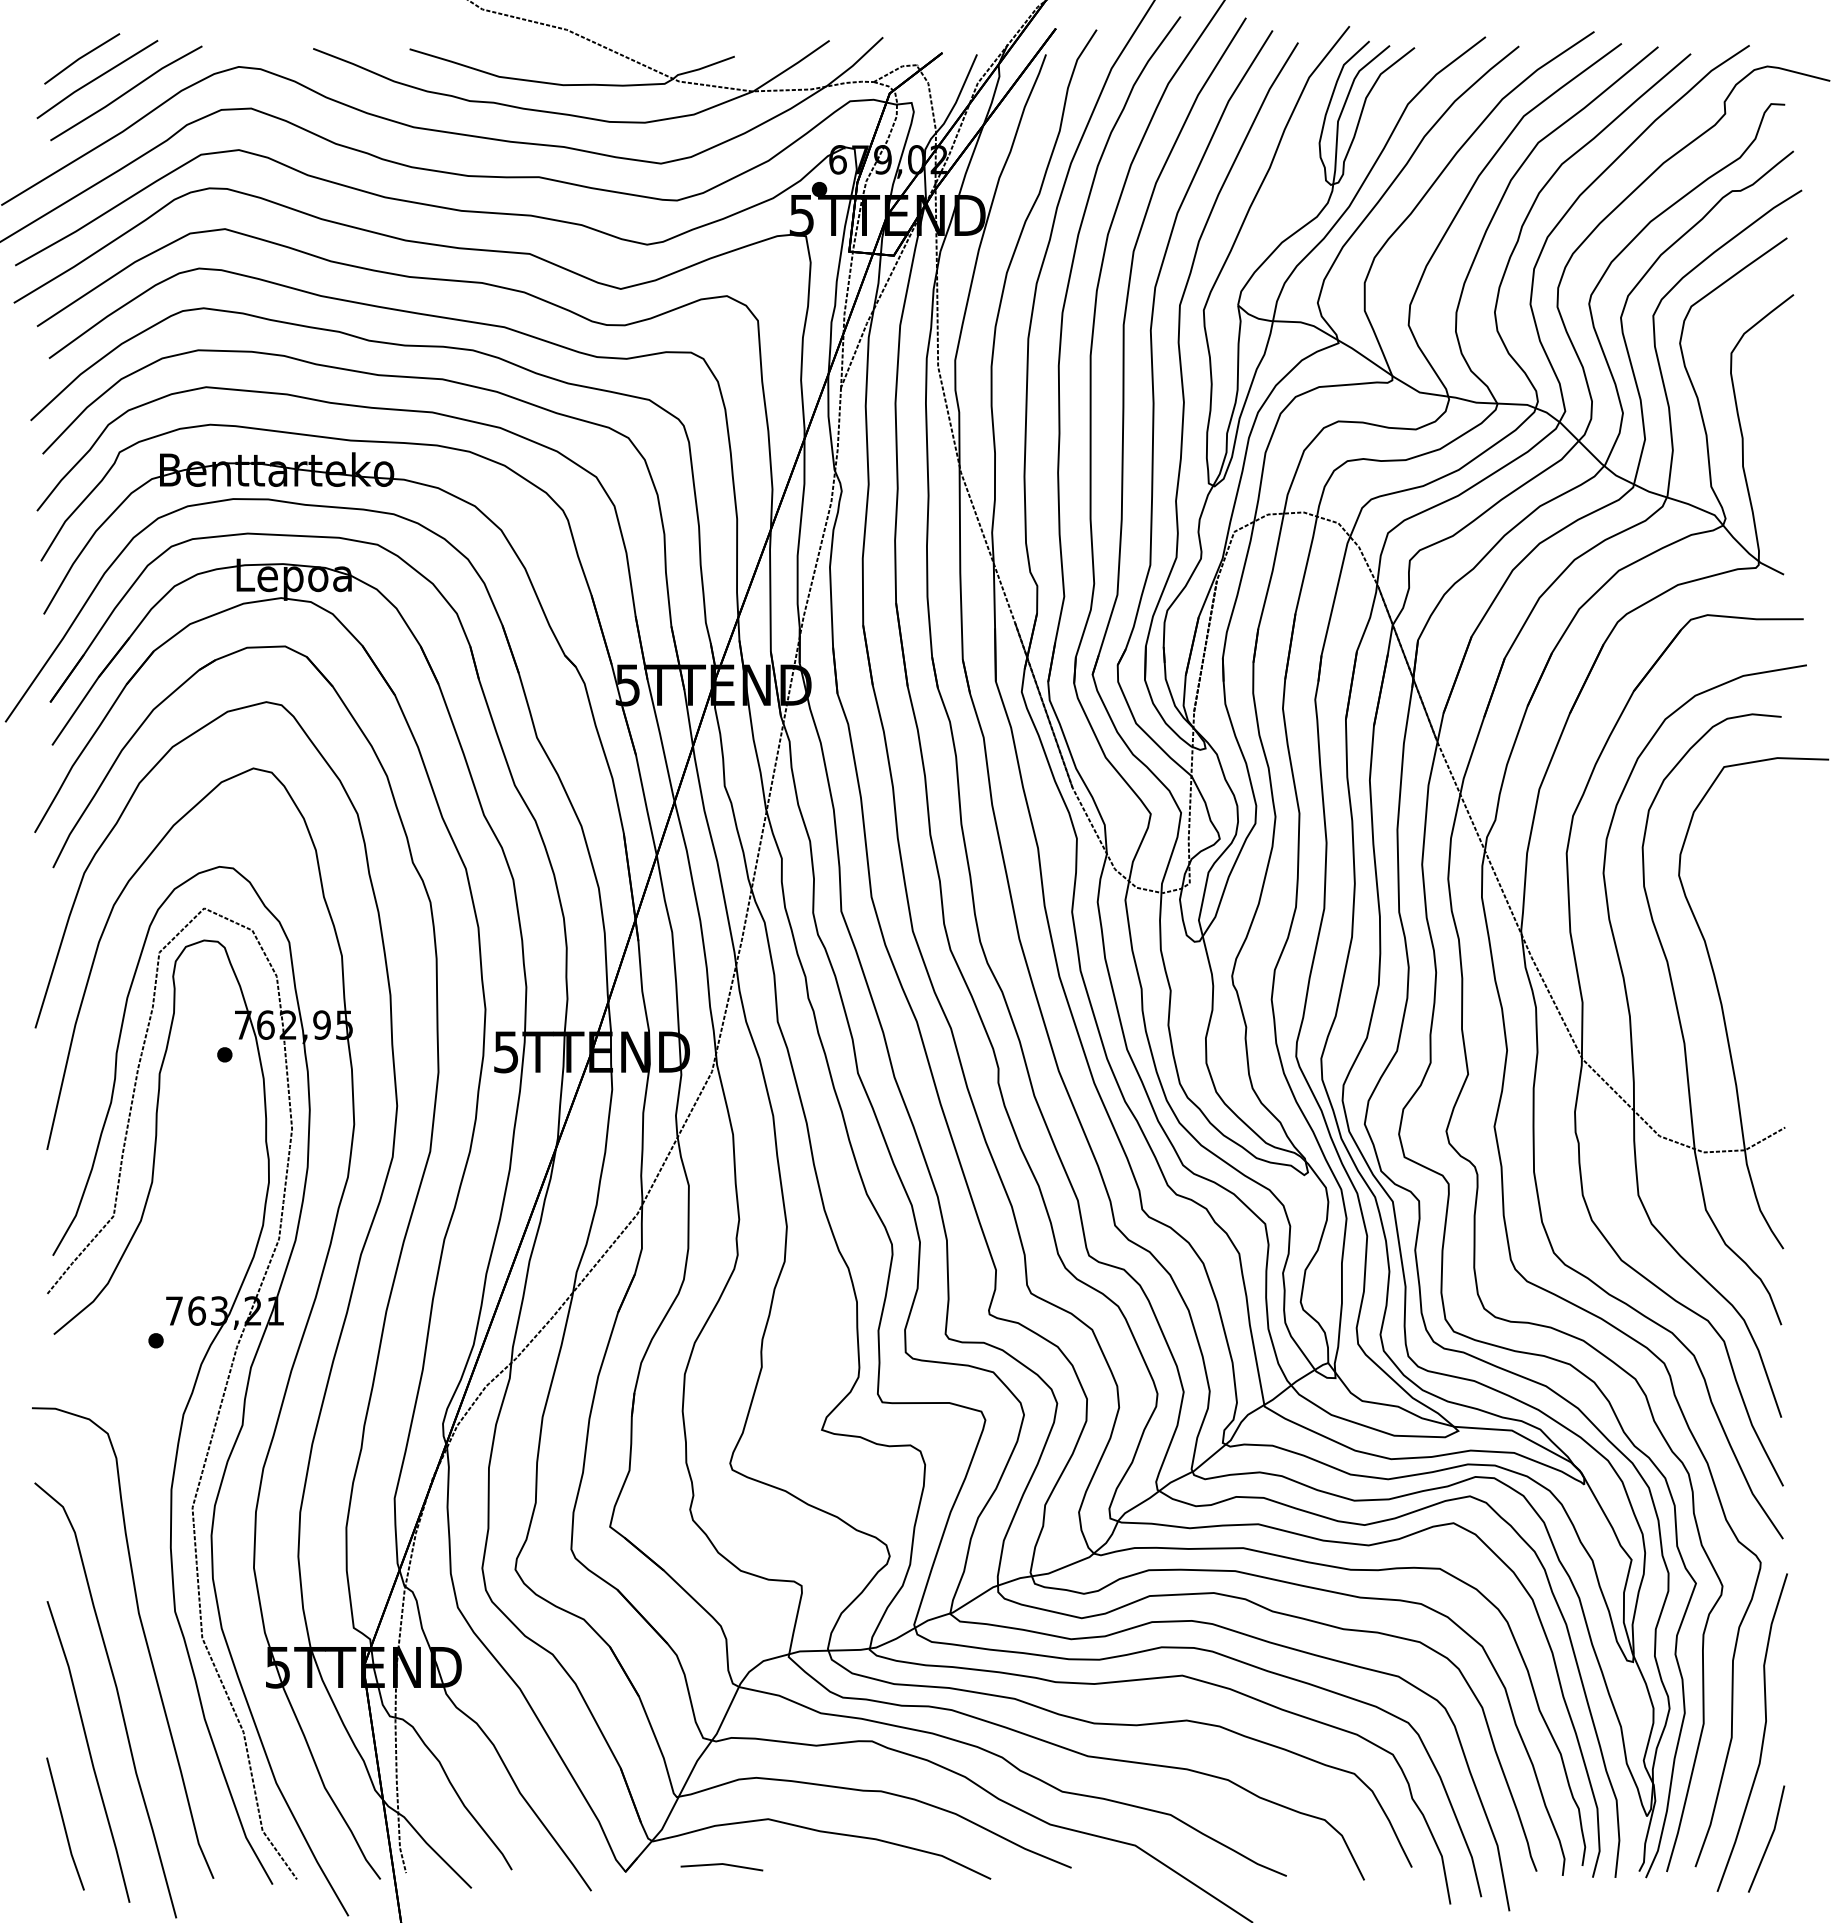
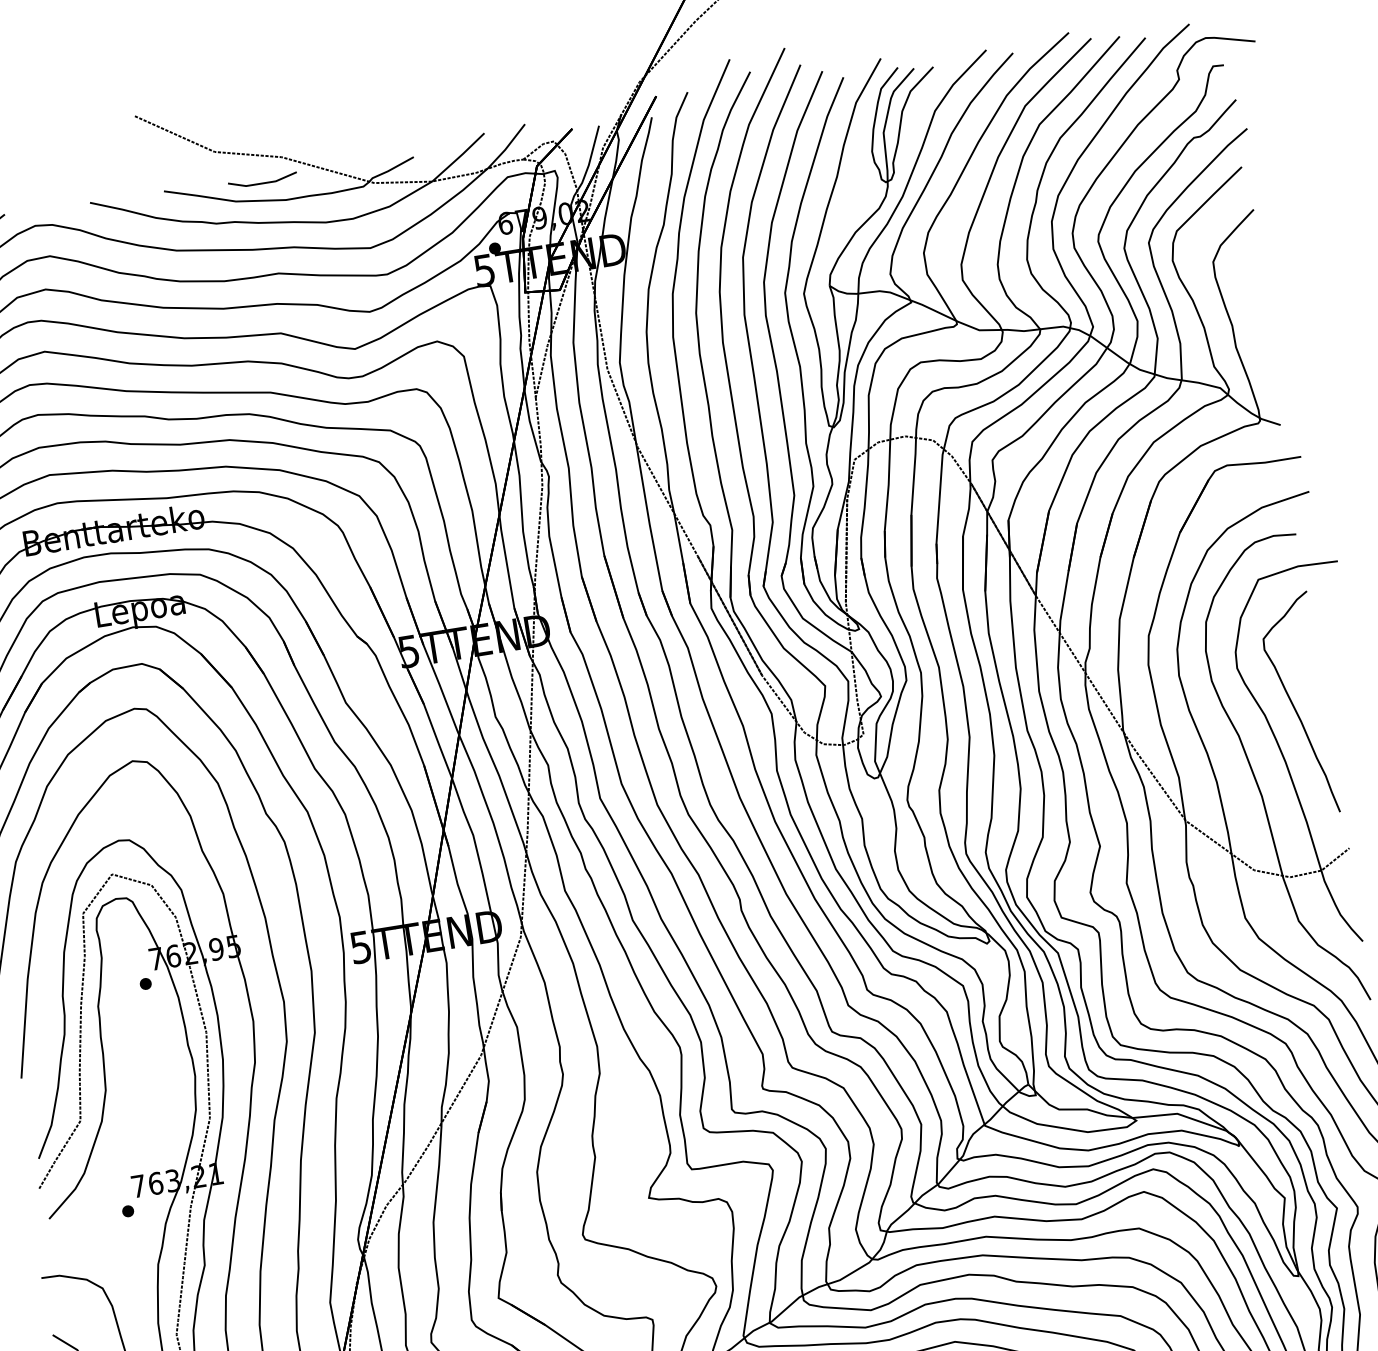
line: (537, 58) -> (262, 182), added
curve: (1744, 935) -> (1294, 706), added

